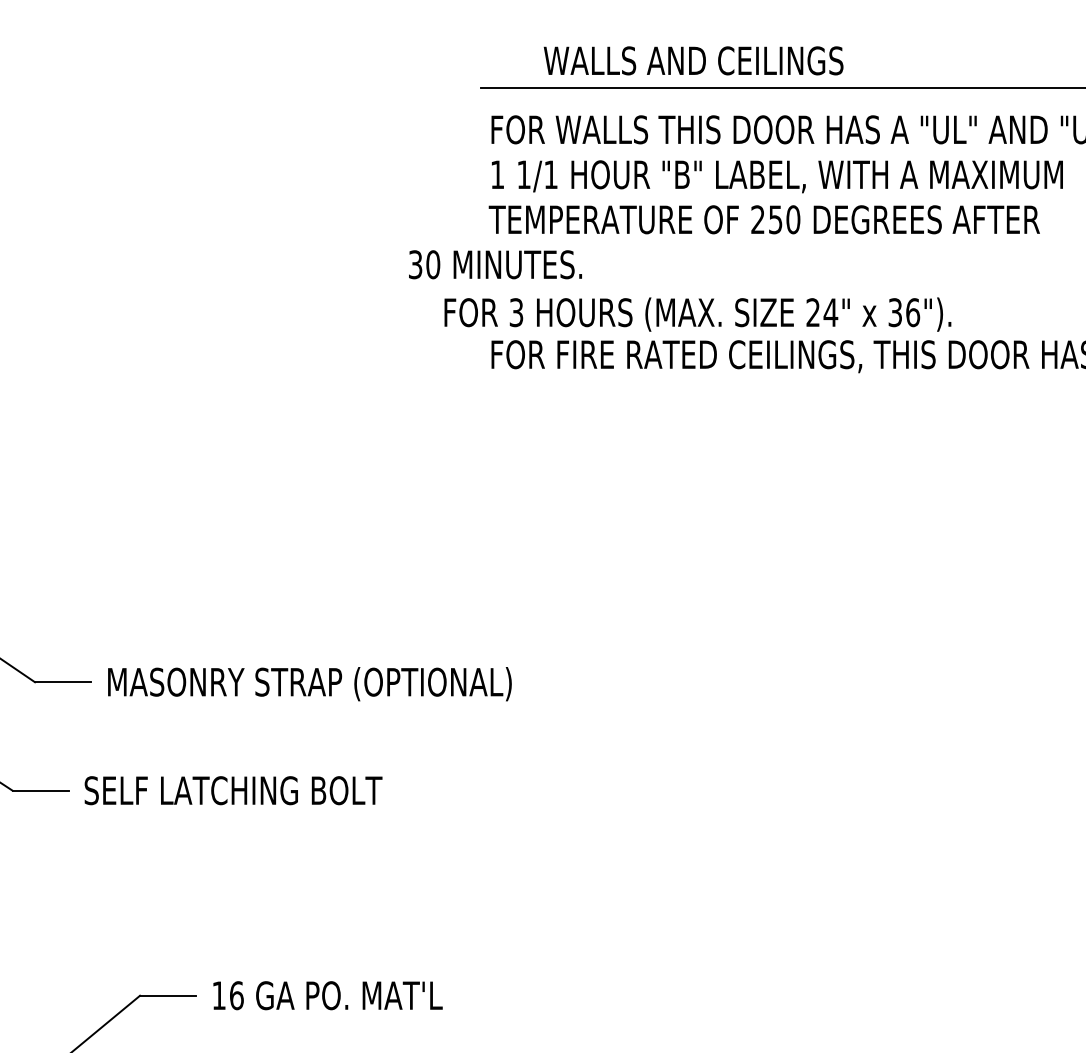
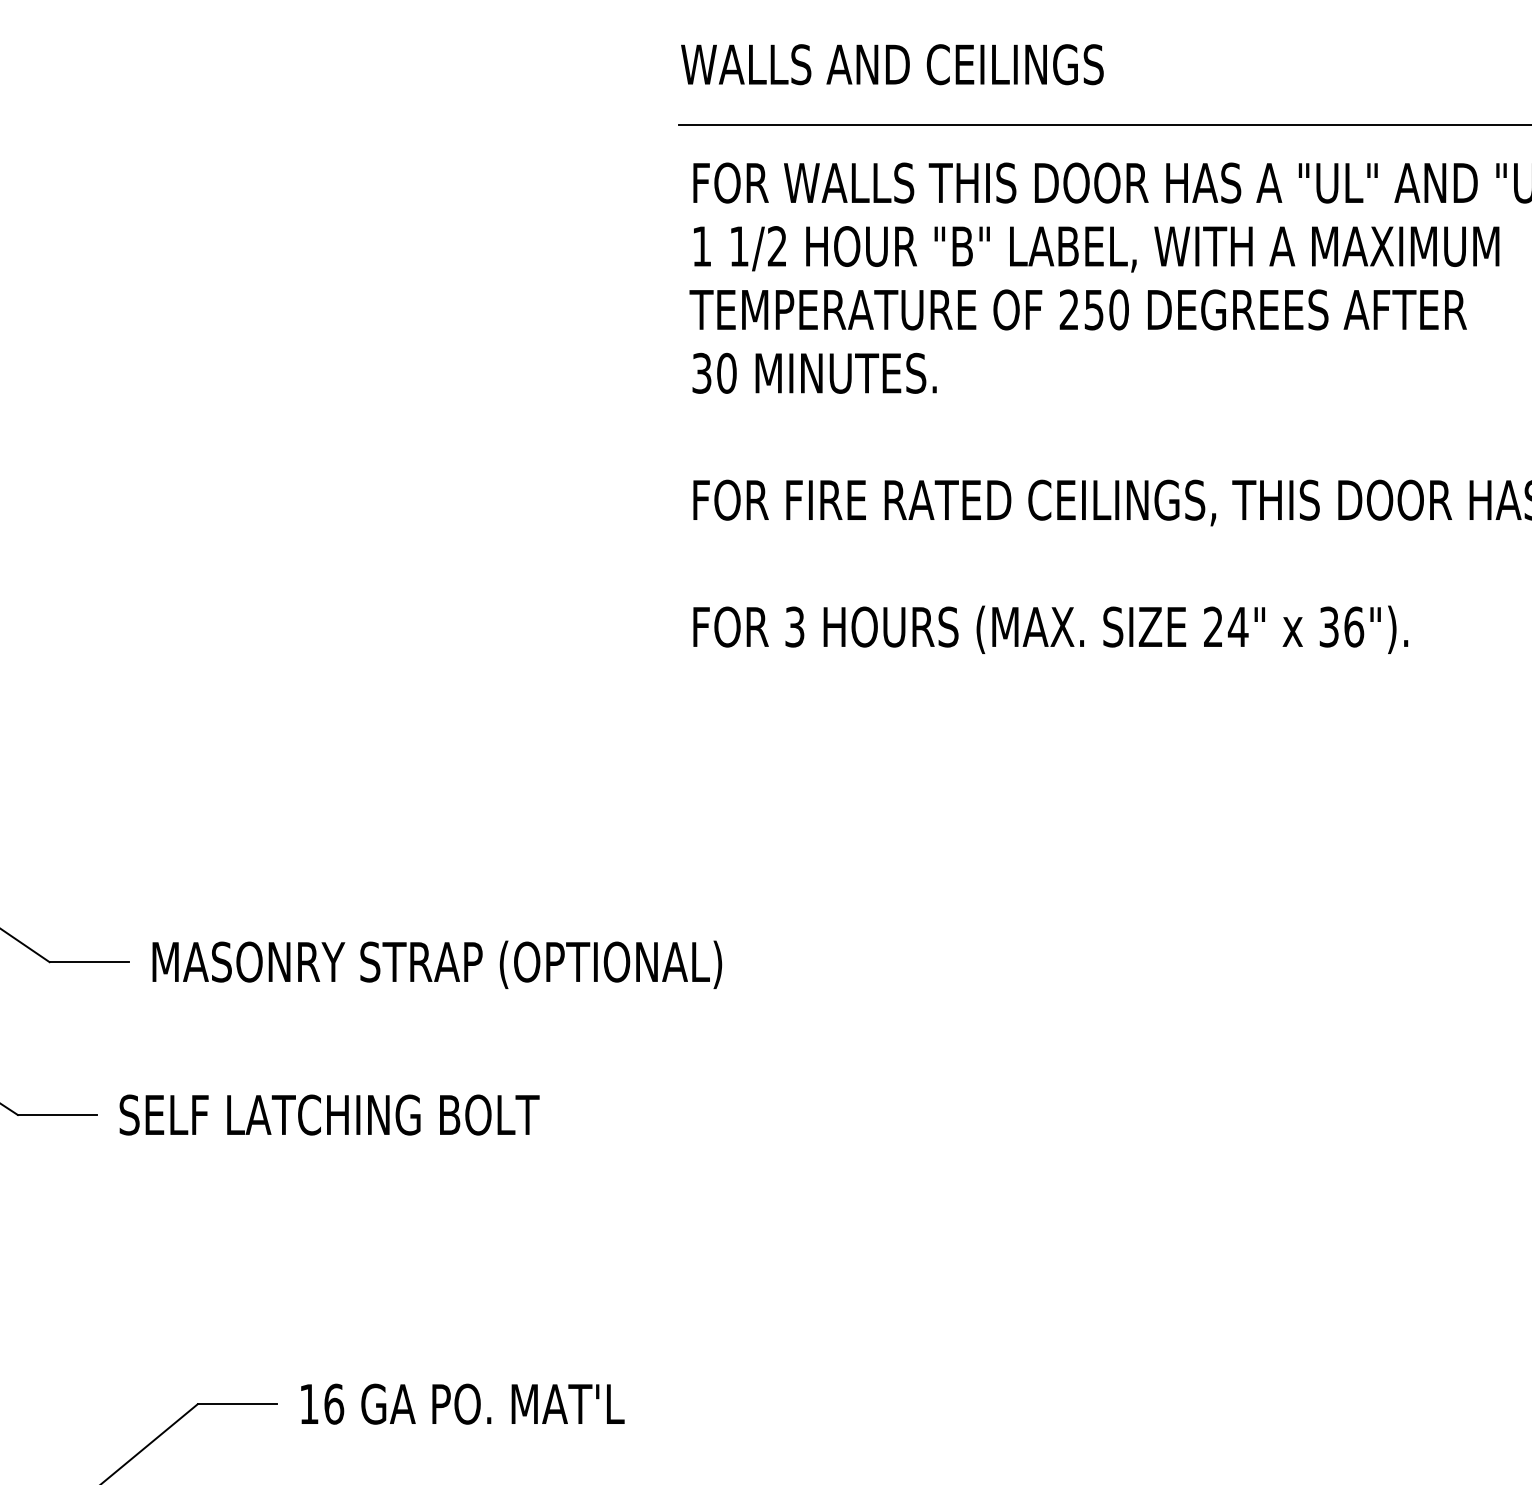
text: (693, 60) -> (892, 64), moved
text: (550, 174) -> (776, 246), 1/1 -> 1/2
text: (495, 264) -> (814, 373), moved
text: (697, 314) -> (1050, 629), moved

